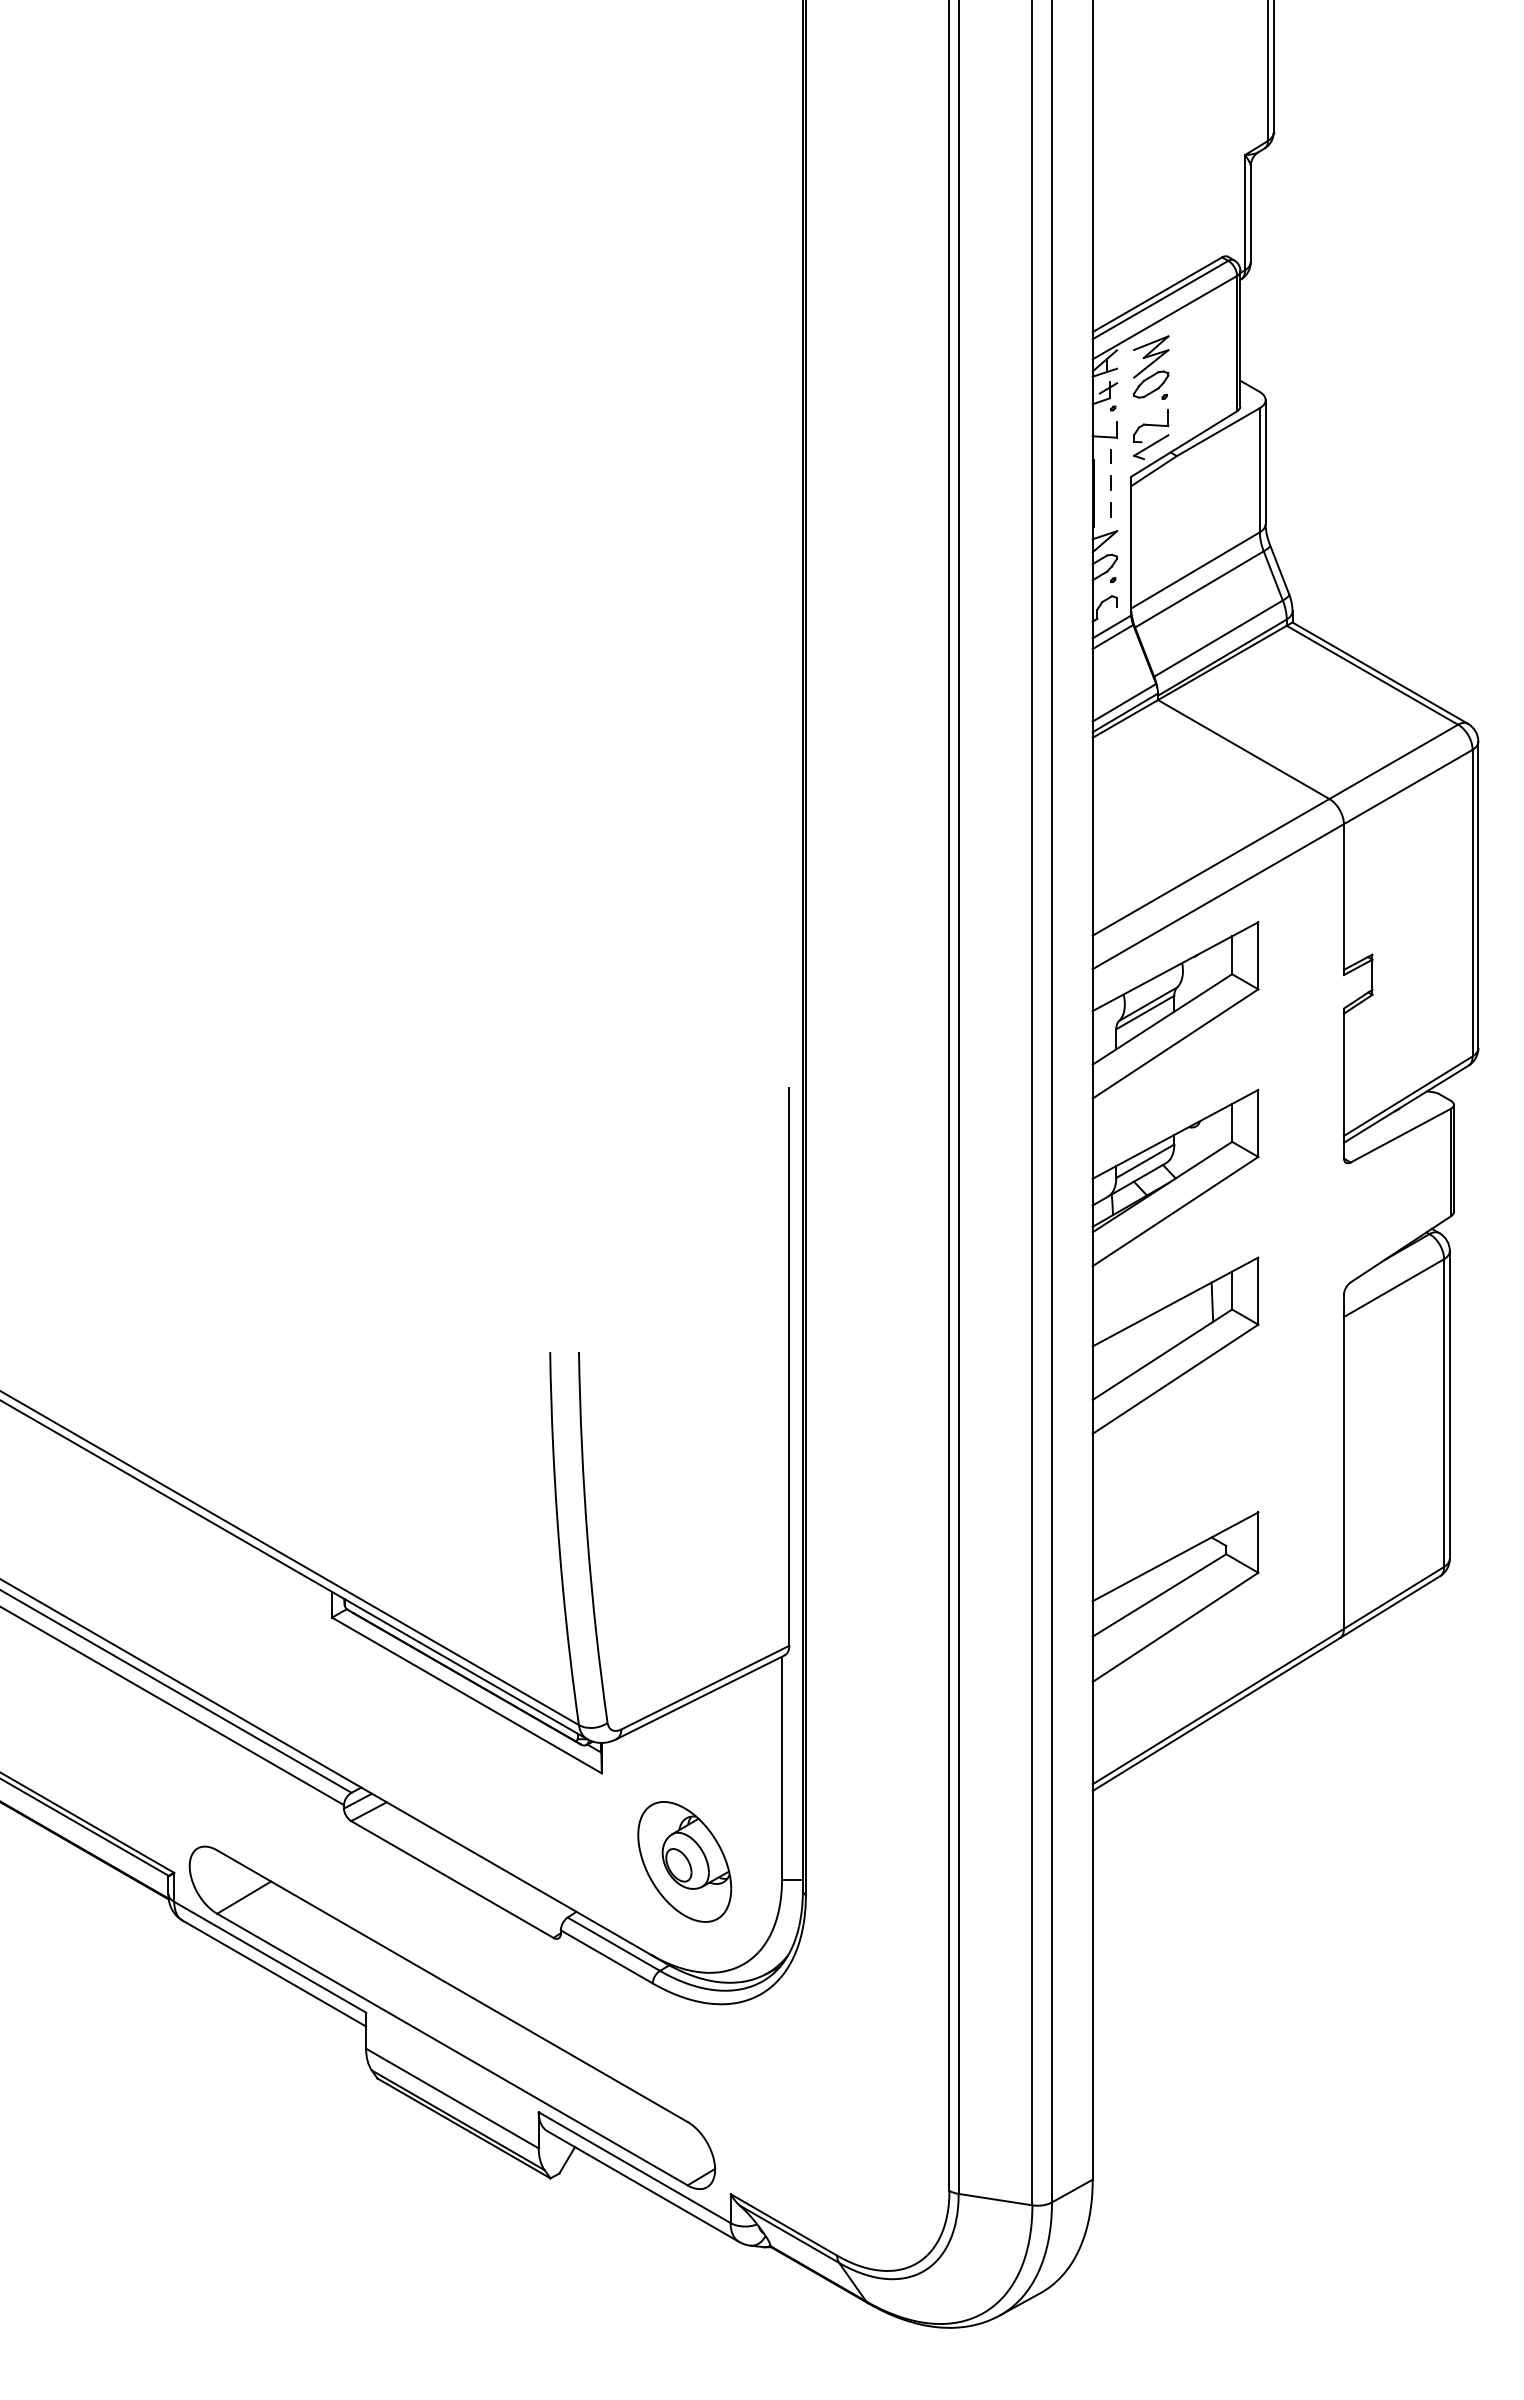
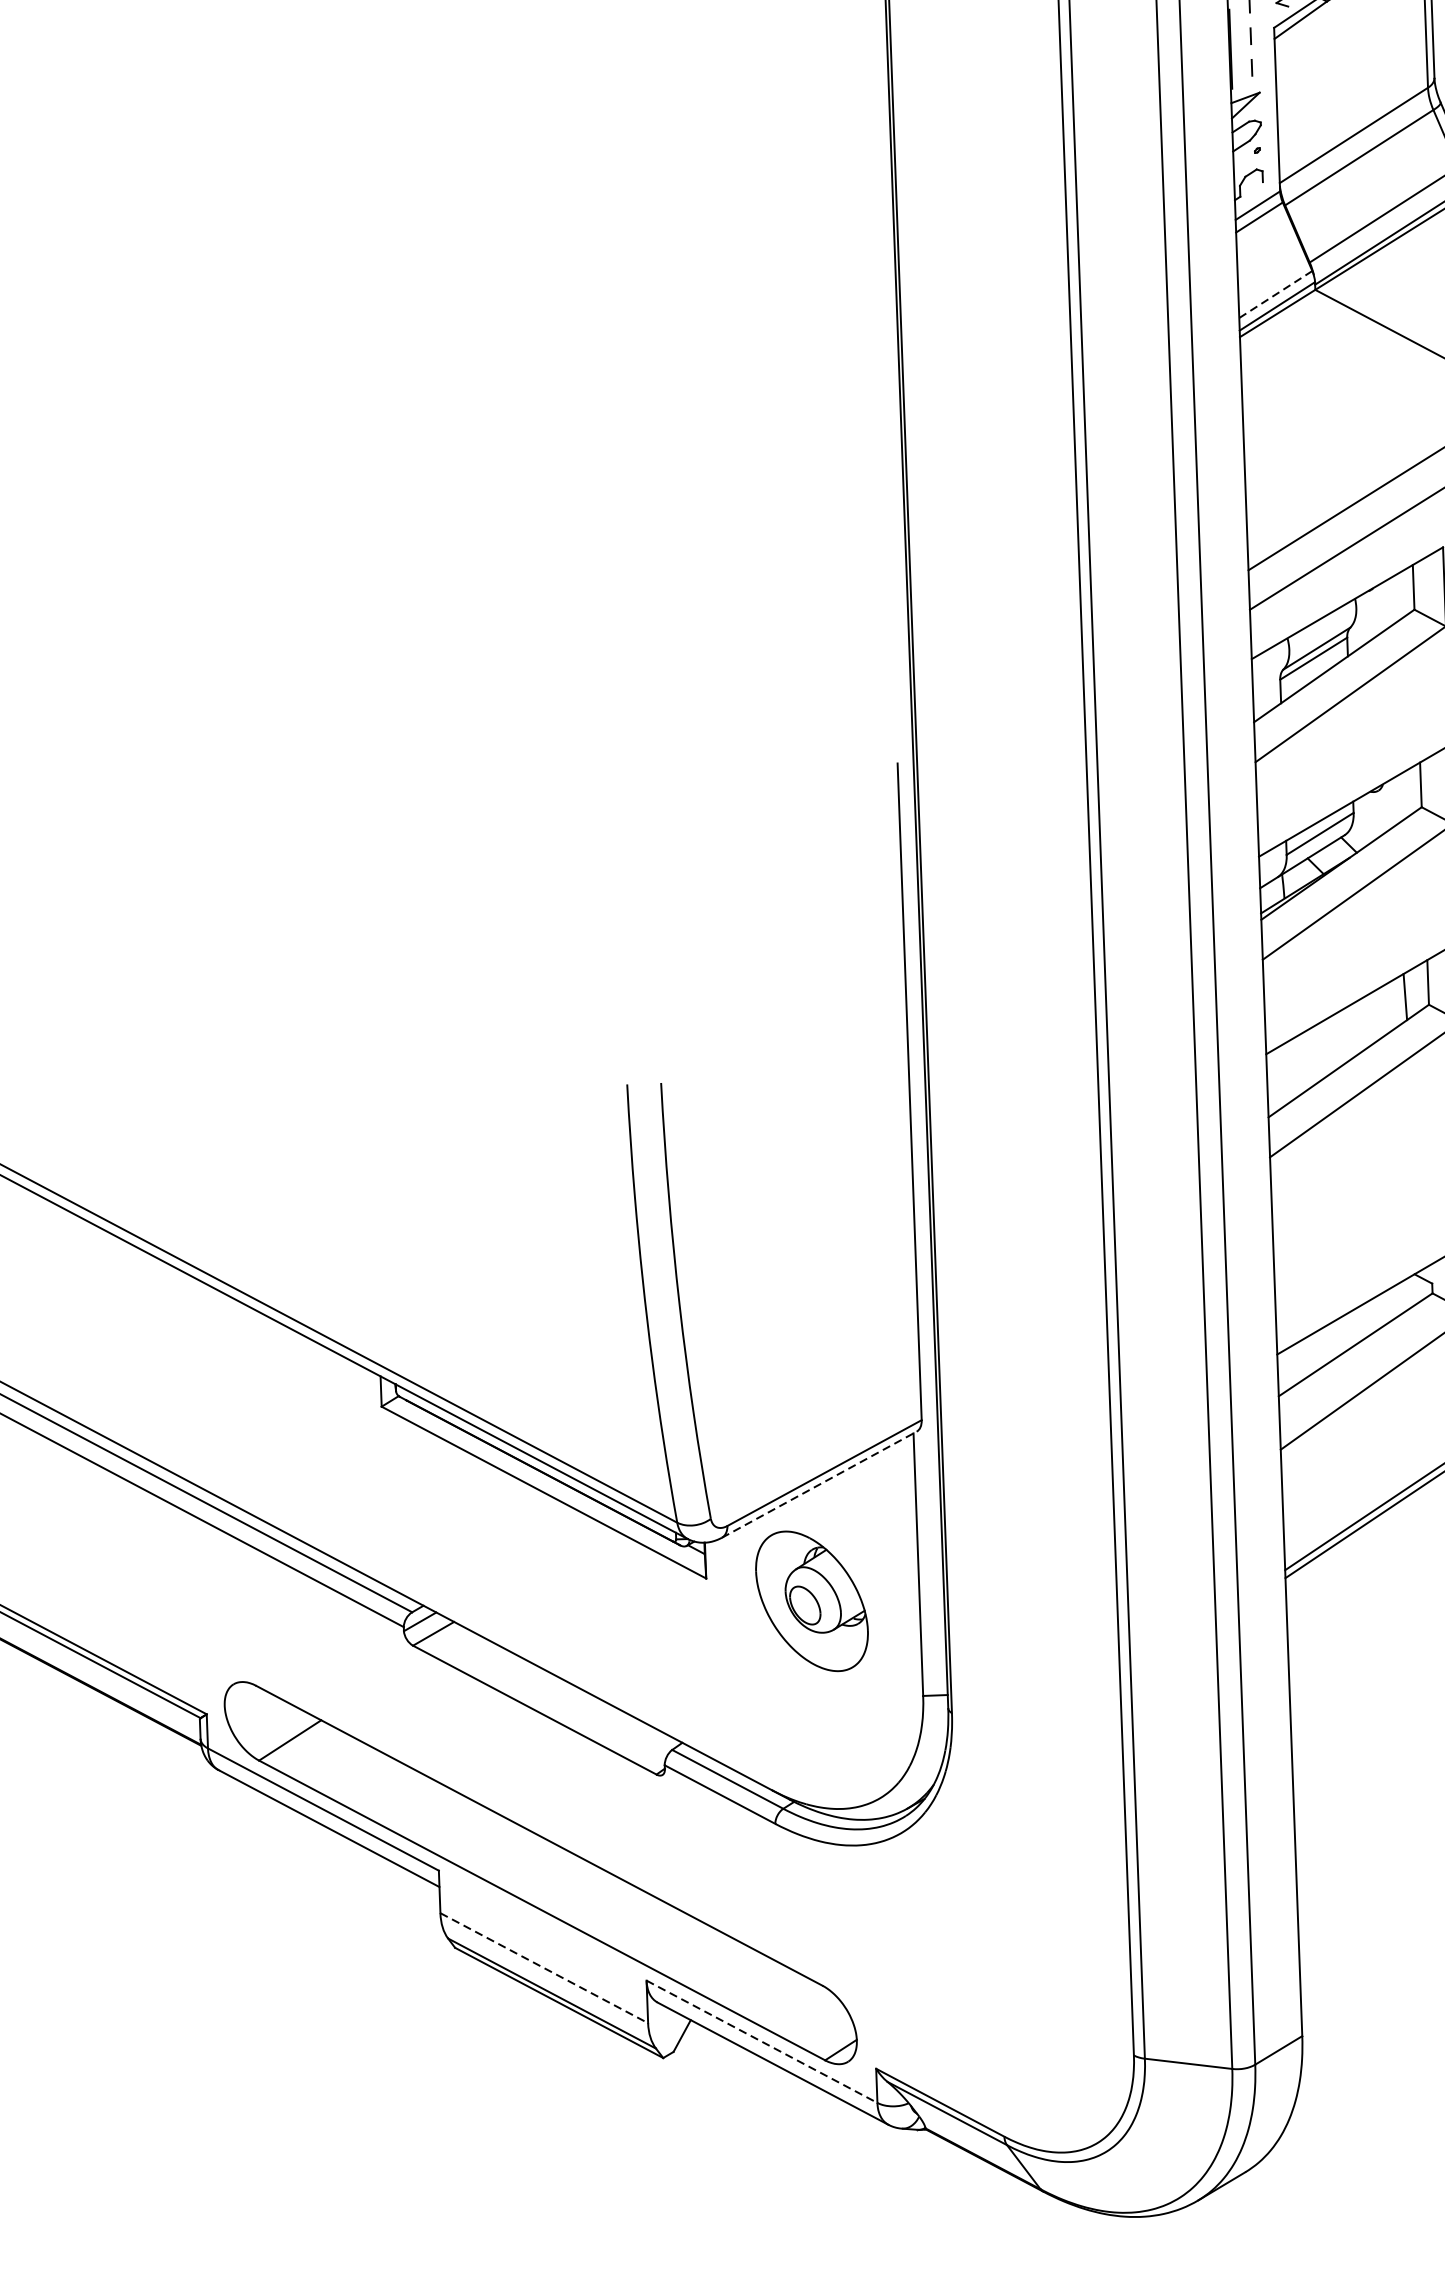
line: (1124, 702) -> (1275, 294), solid -> dashed
line: (700, 1697) -> (819, 1484), solid -> dashed
part: (684, 1861) -> (811, 1600), moved
line: (452, 2098) -> (544, 1968), solid -> dashed
line: (634, 2167) -> (761, 2041), solid -> dashed

